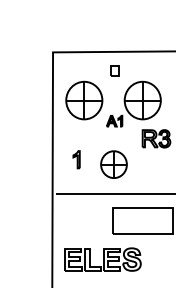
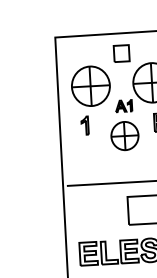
part: (114, 70) -> (120, 52), size x1.67
part: (76, 159) -> (84, 125), moved
part: (113, 164) -> (124, 135), moved

